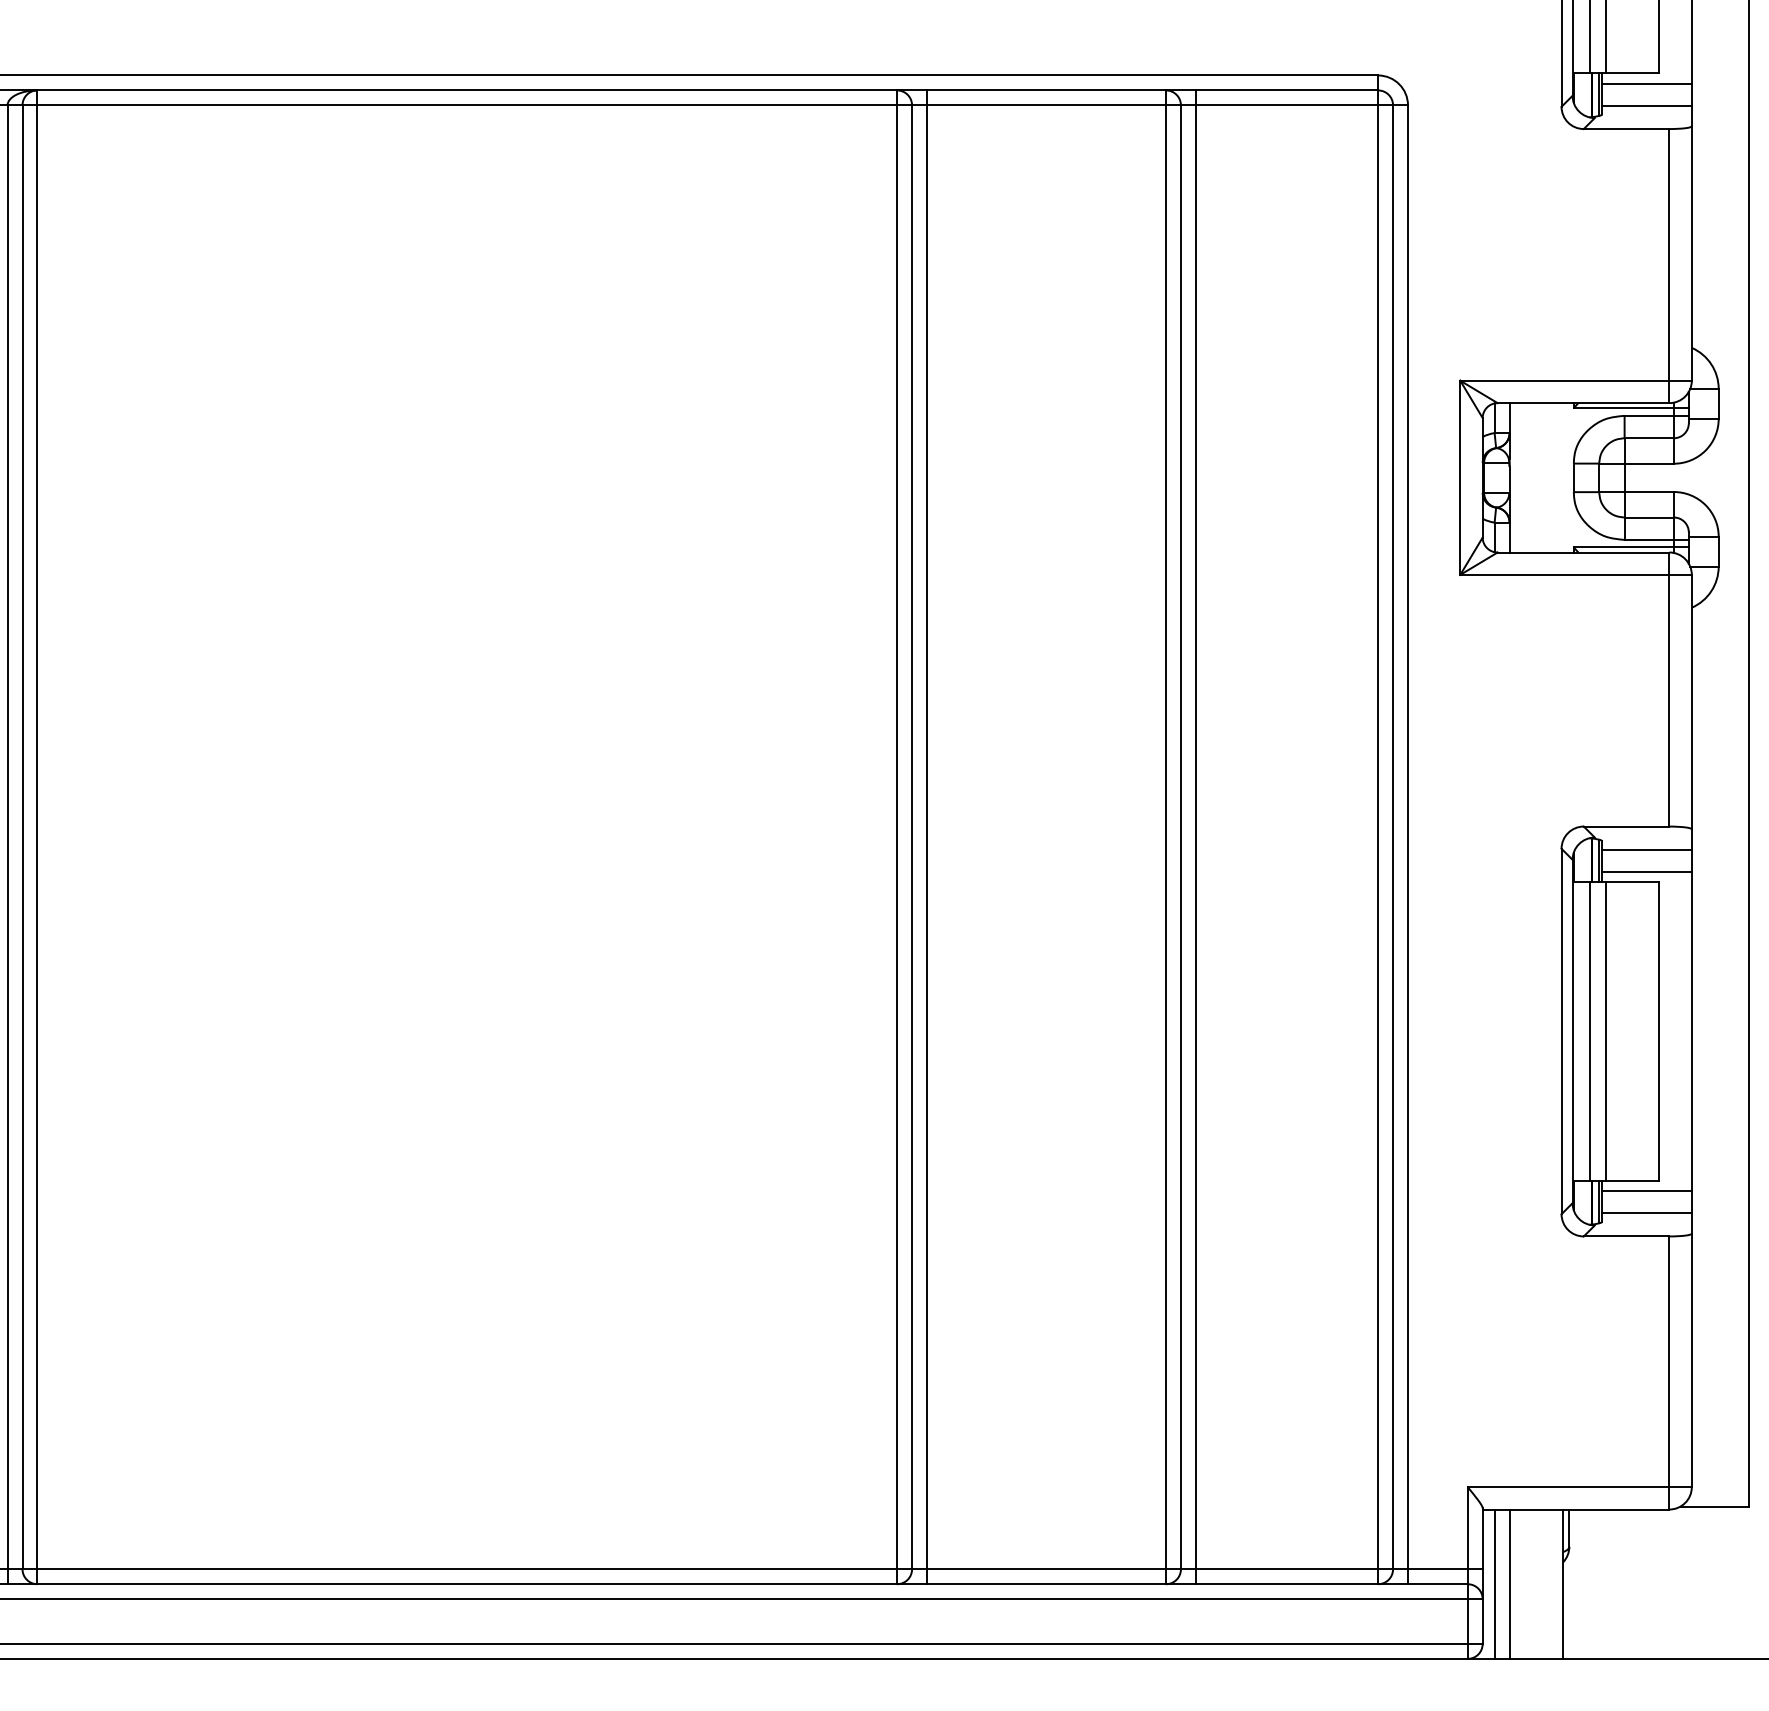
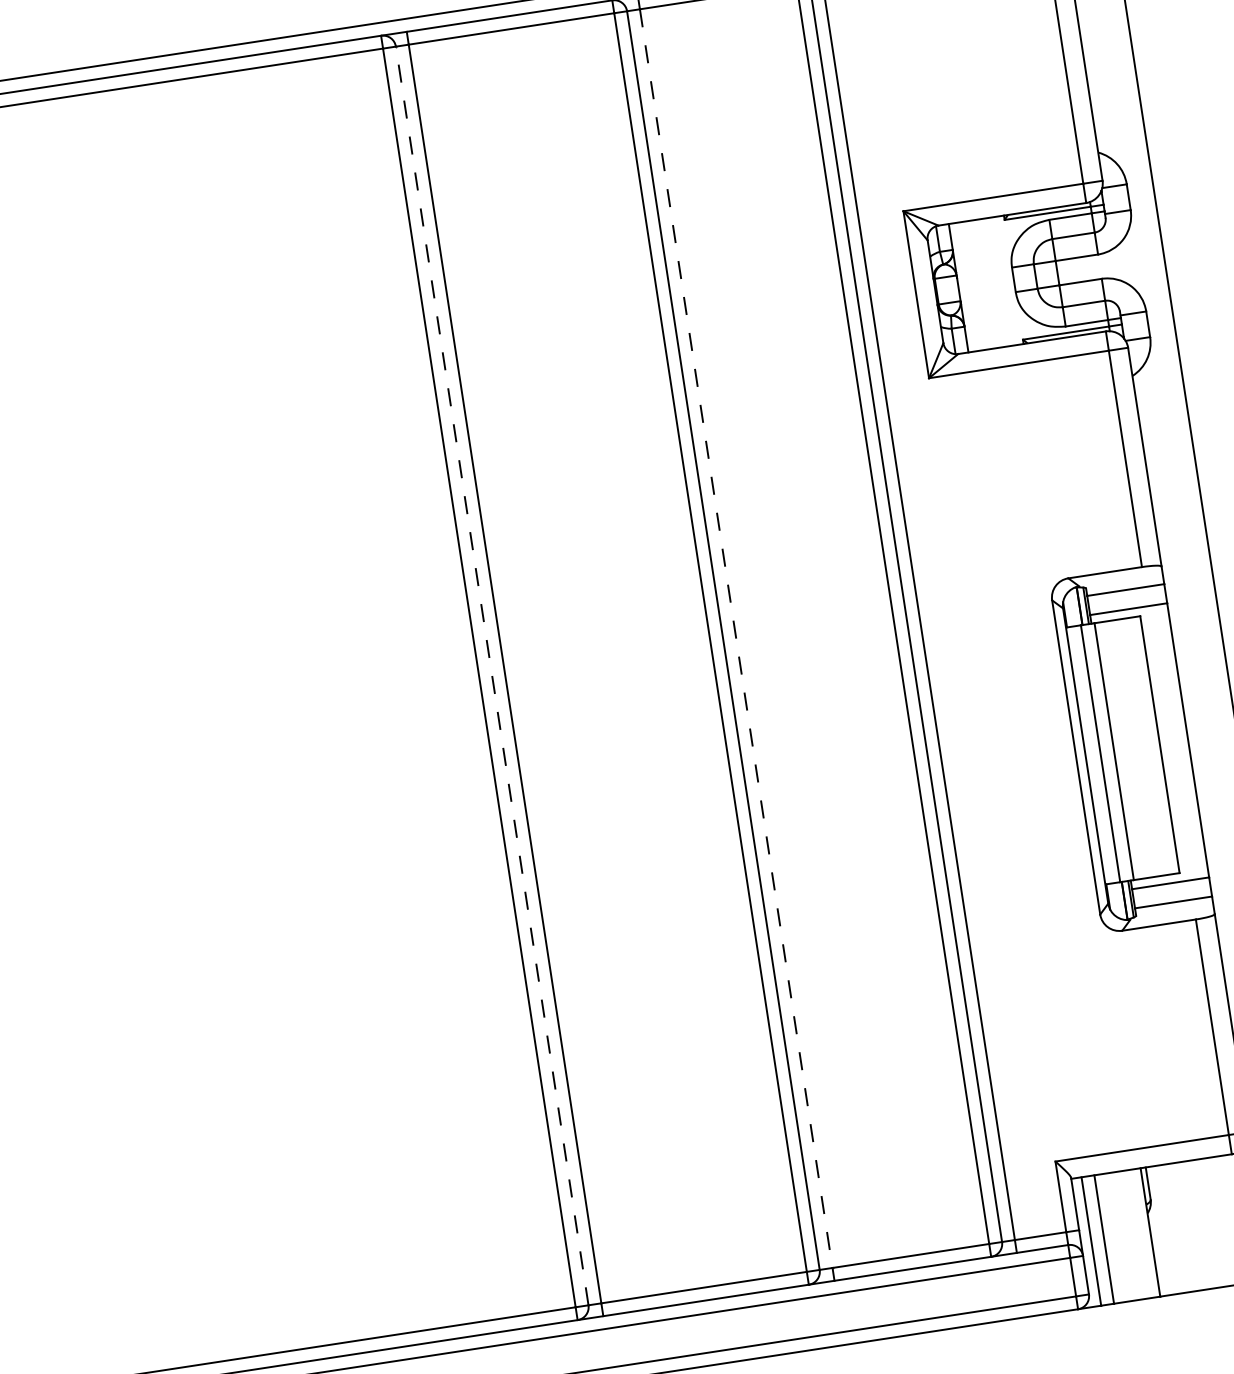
line: (912, 837) -> (492, 676), solid -> dashed
line: (1195, 837) -> (735, 638), solid -> dashed

